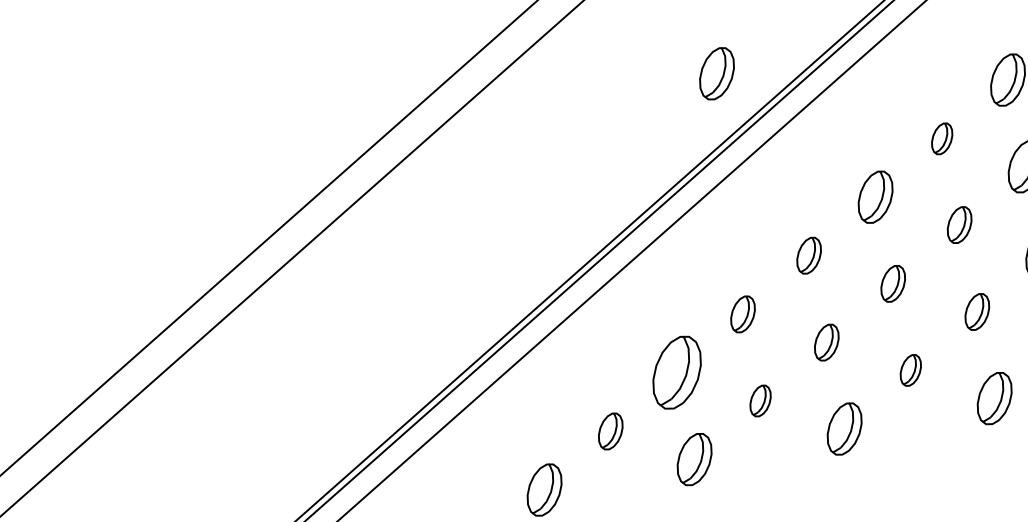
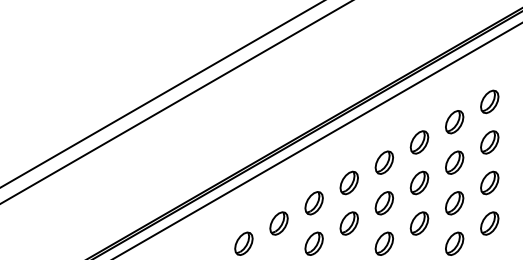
part: (717, 73) -> (359, 72), removed
part: (941, 139) -> (454, 122), size x1.67
part: (959, 224) -> (454, 162), size x1.43
part: (807, 255) -> (383, 162), size x1.43
part: (892, 282) -> (419, 182), size x1.43
part: (976, 312) -> (454, 203), size x1.43
part: (741, 313) -> (348, 182), size x1.43
part: (825, 343) -> (383, 203), size x1.43
part: (910, 370) -> (419, 223), size x1.67
part: (675, 373) -> (313, 203), size x0.71
part: (759, 401) -> (348, 223), size x1.67
part: (609, 431) -> (278, 223), size x1.43

